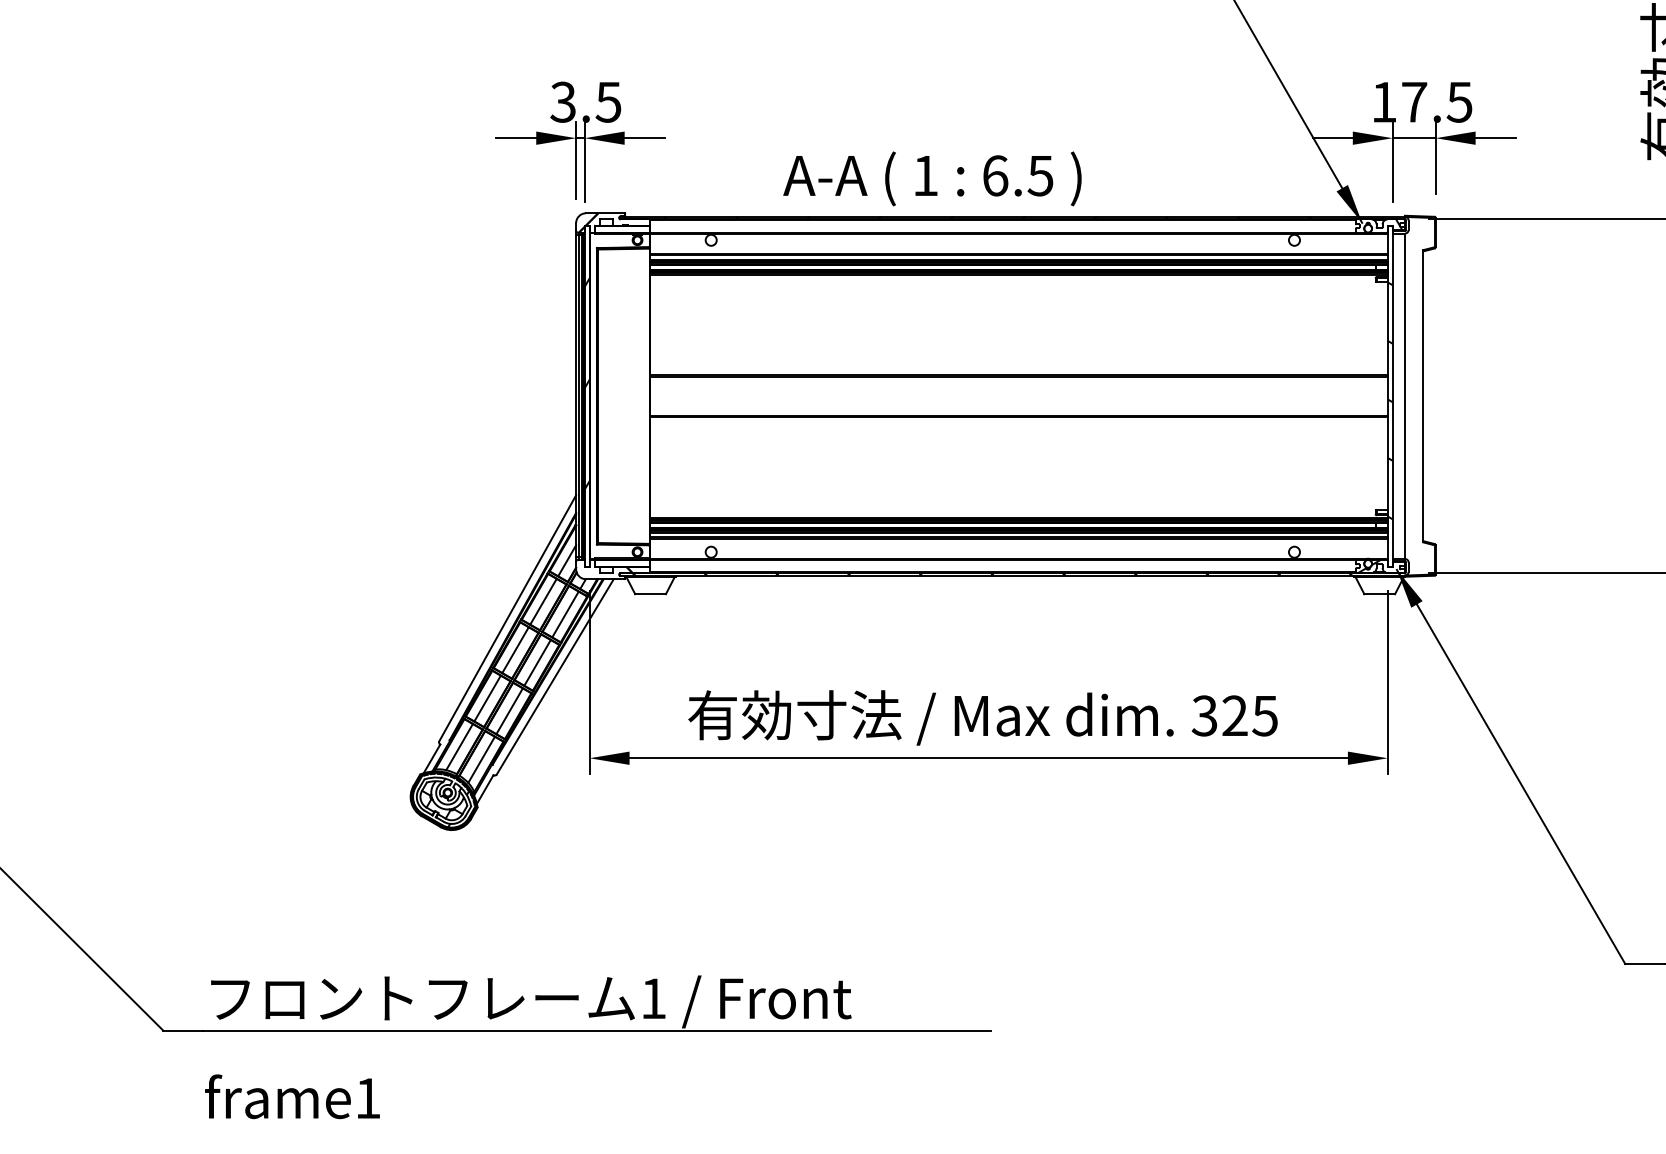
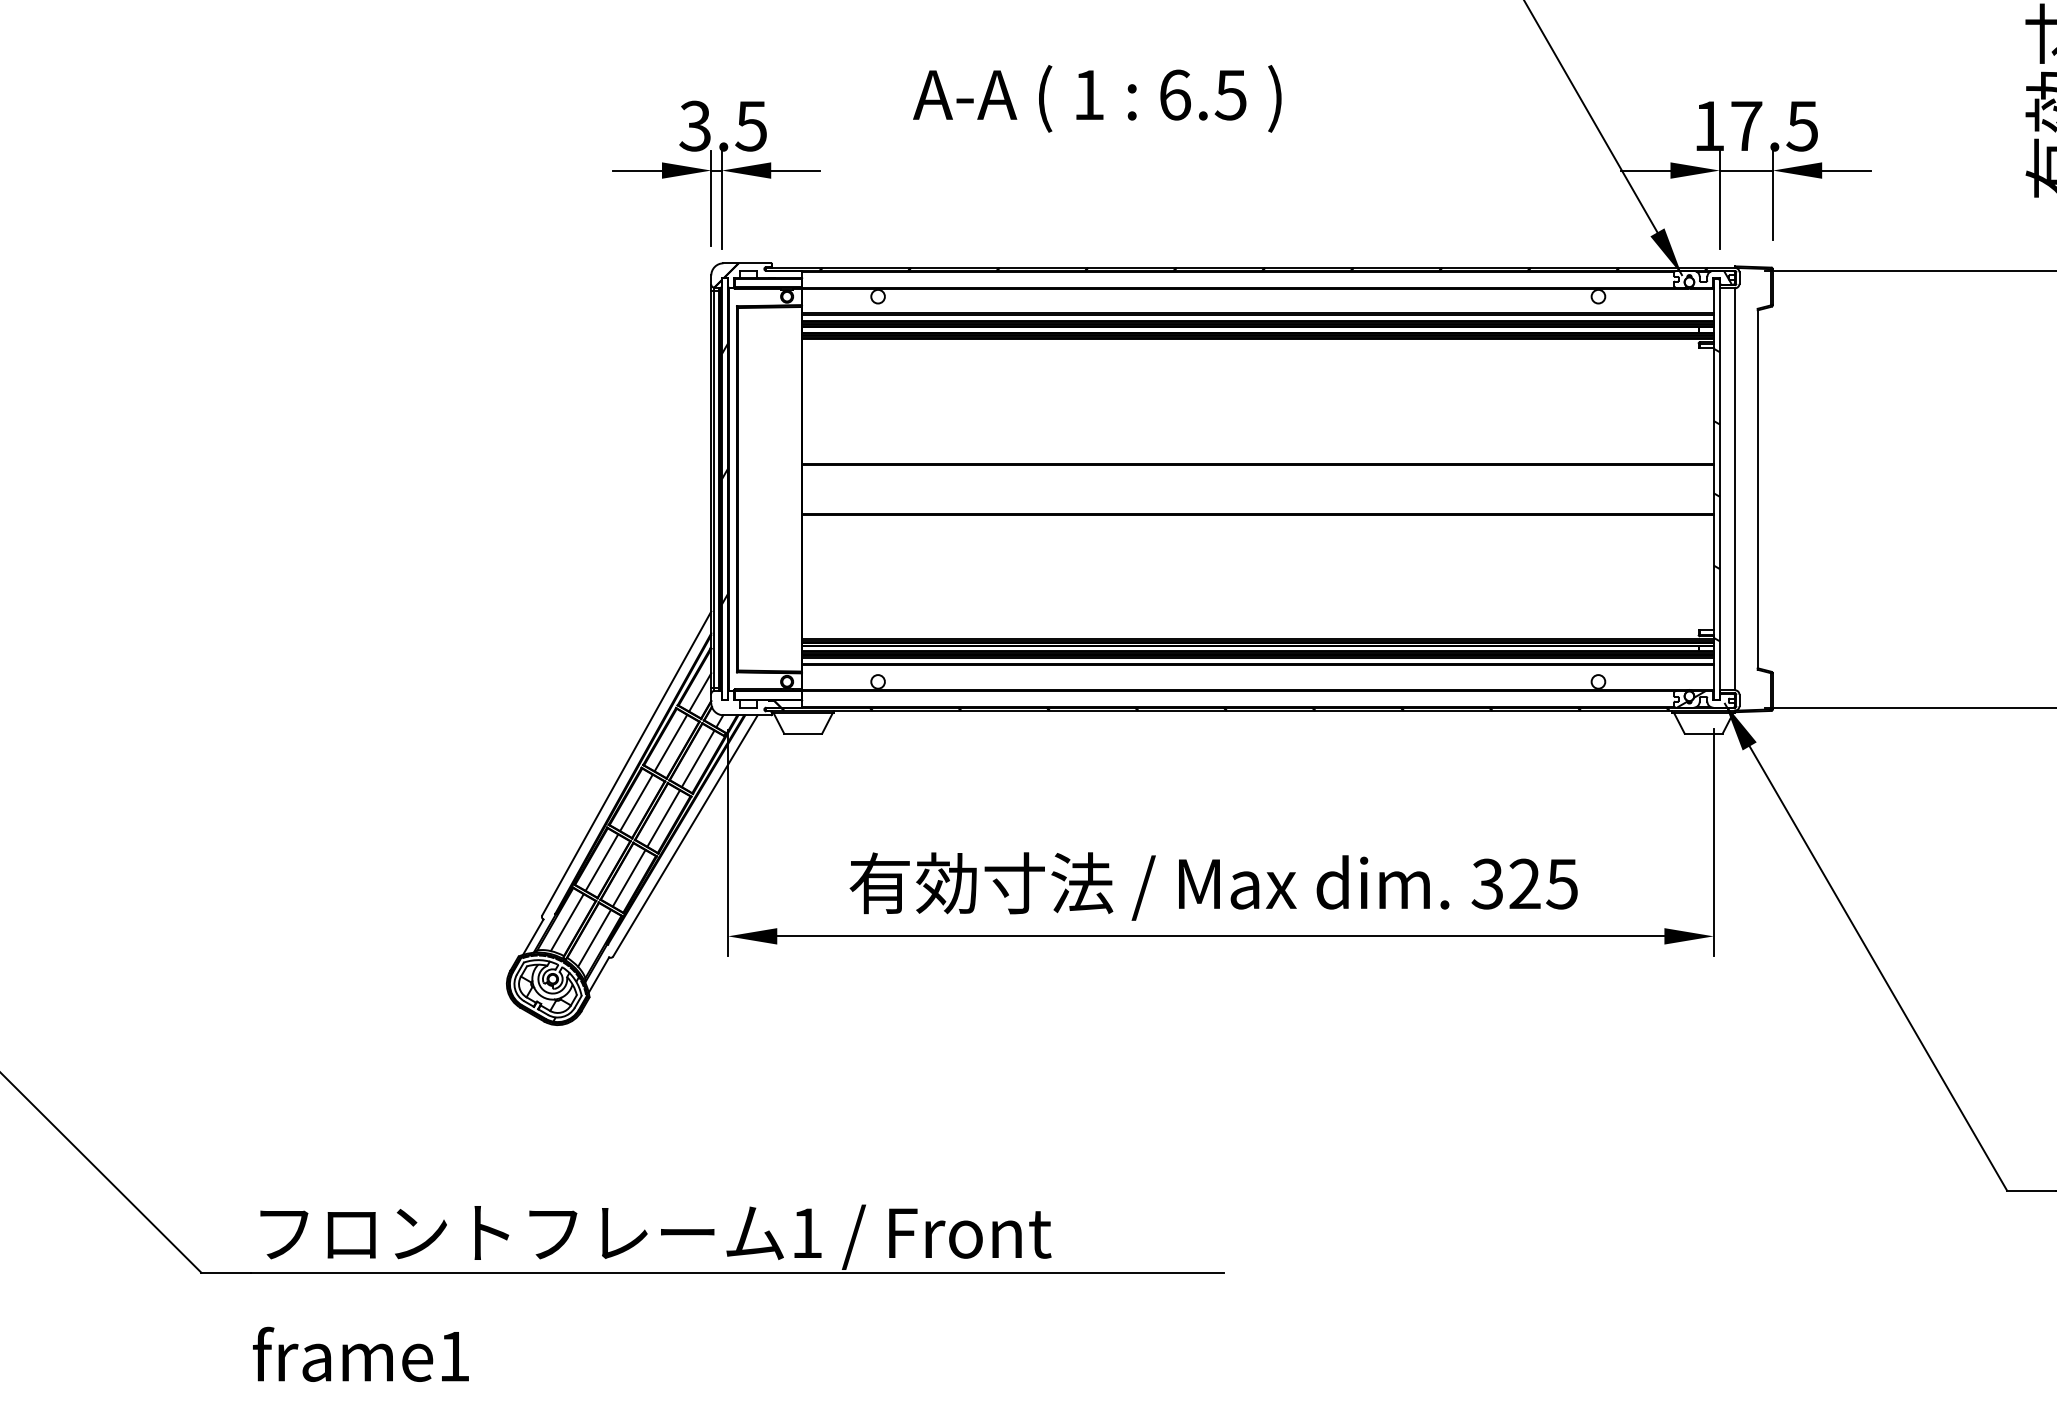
text: (932, 178) -> (1097, 98), moved

